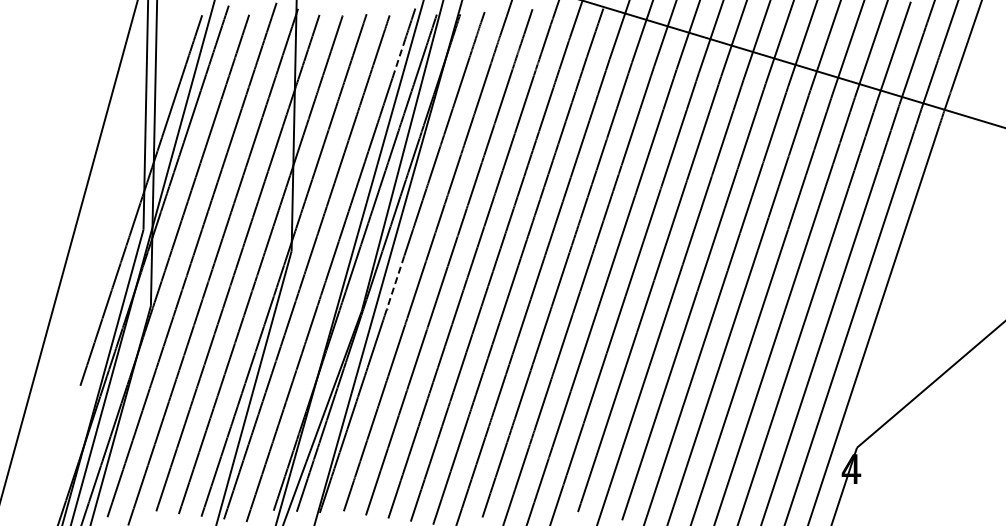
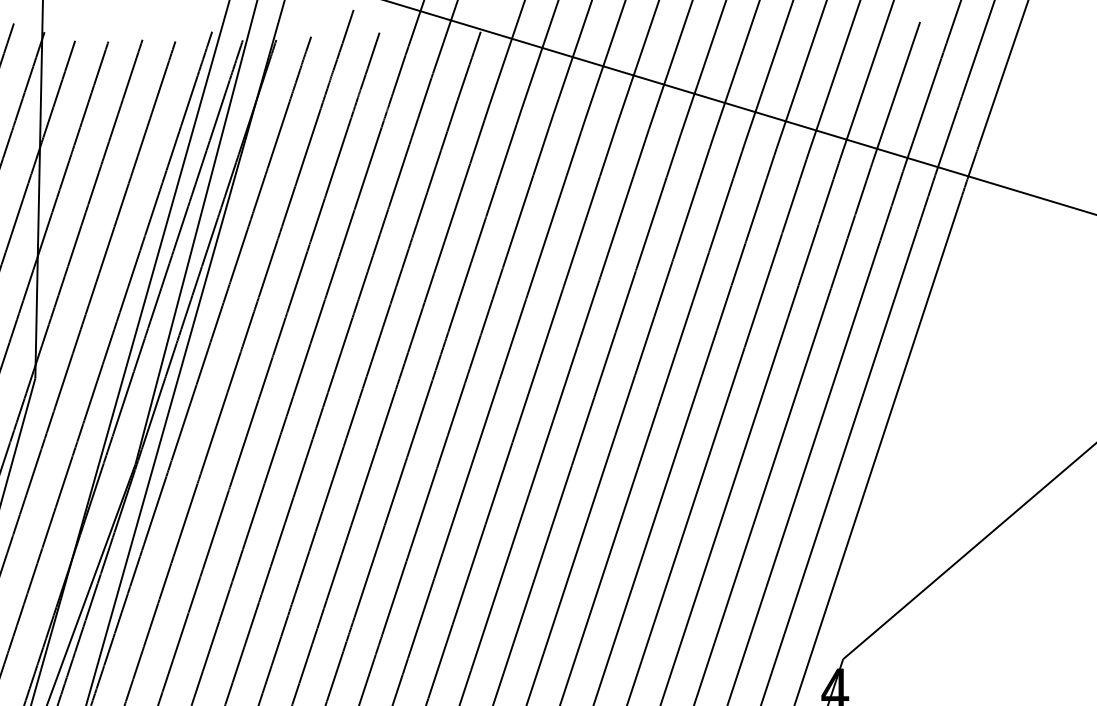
line: (399, 57) -> (189, 101), dashed -> solid
line: (395, 282) -> (183, 423), dashed -> solid

